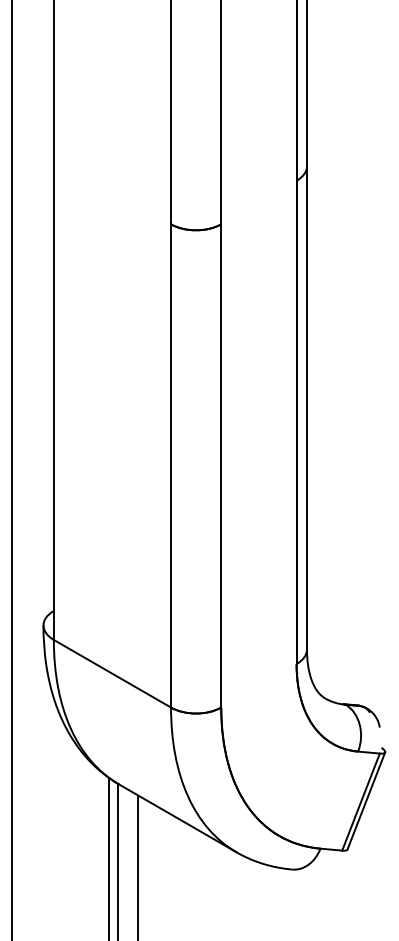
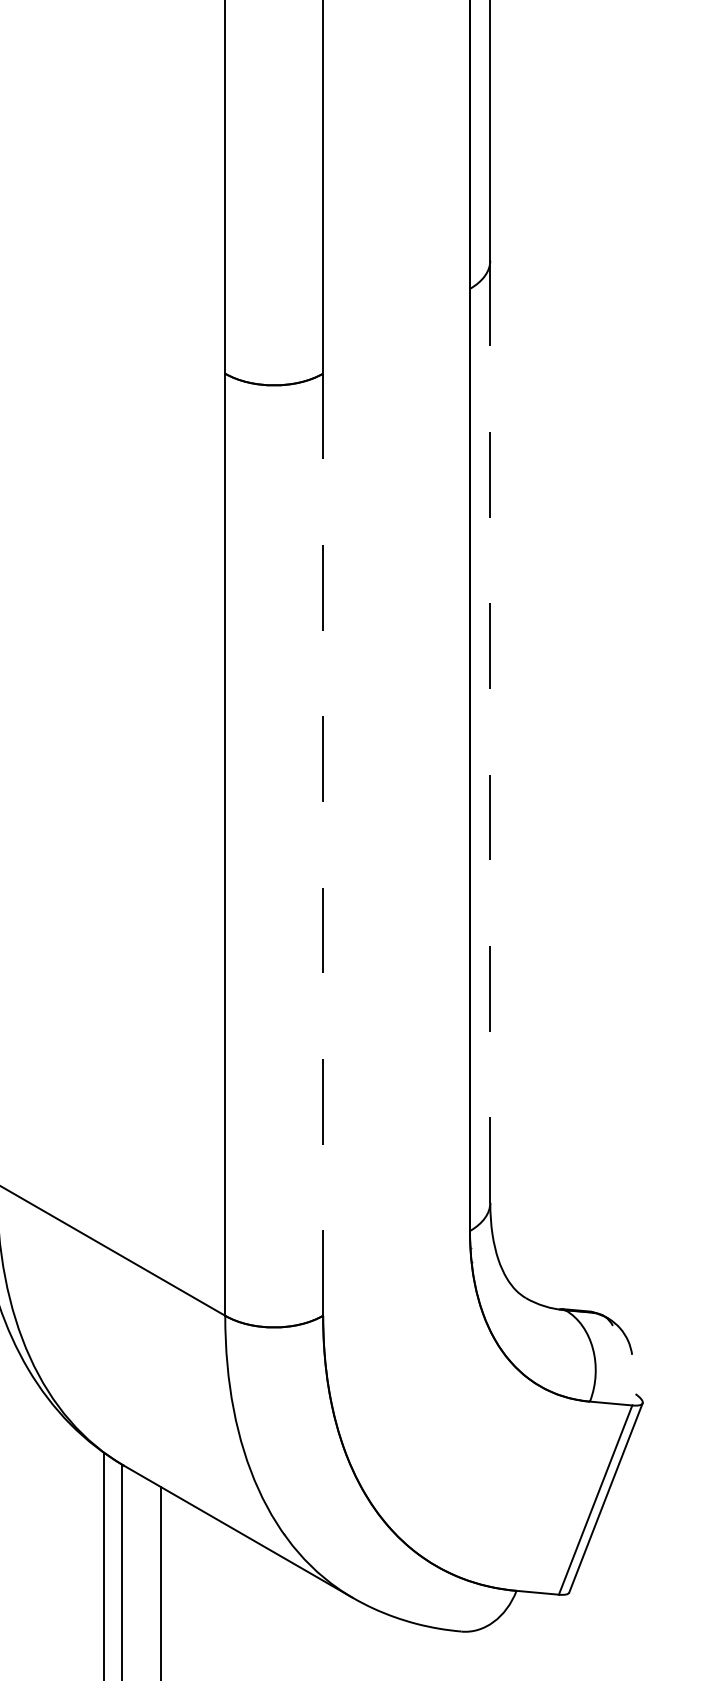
line: (307, 407) -> (491, 730), solid -> dashed
line: (221, 465) -> (323, 843), solid -> dashed

